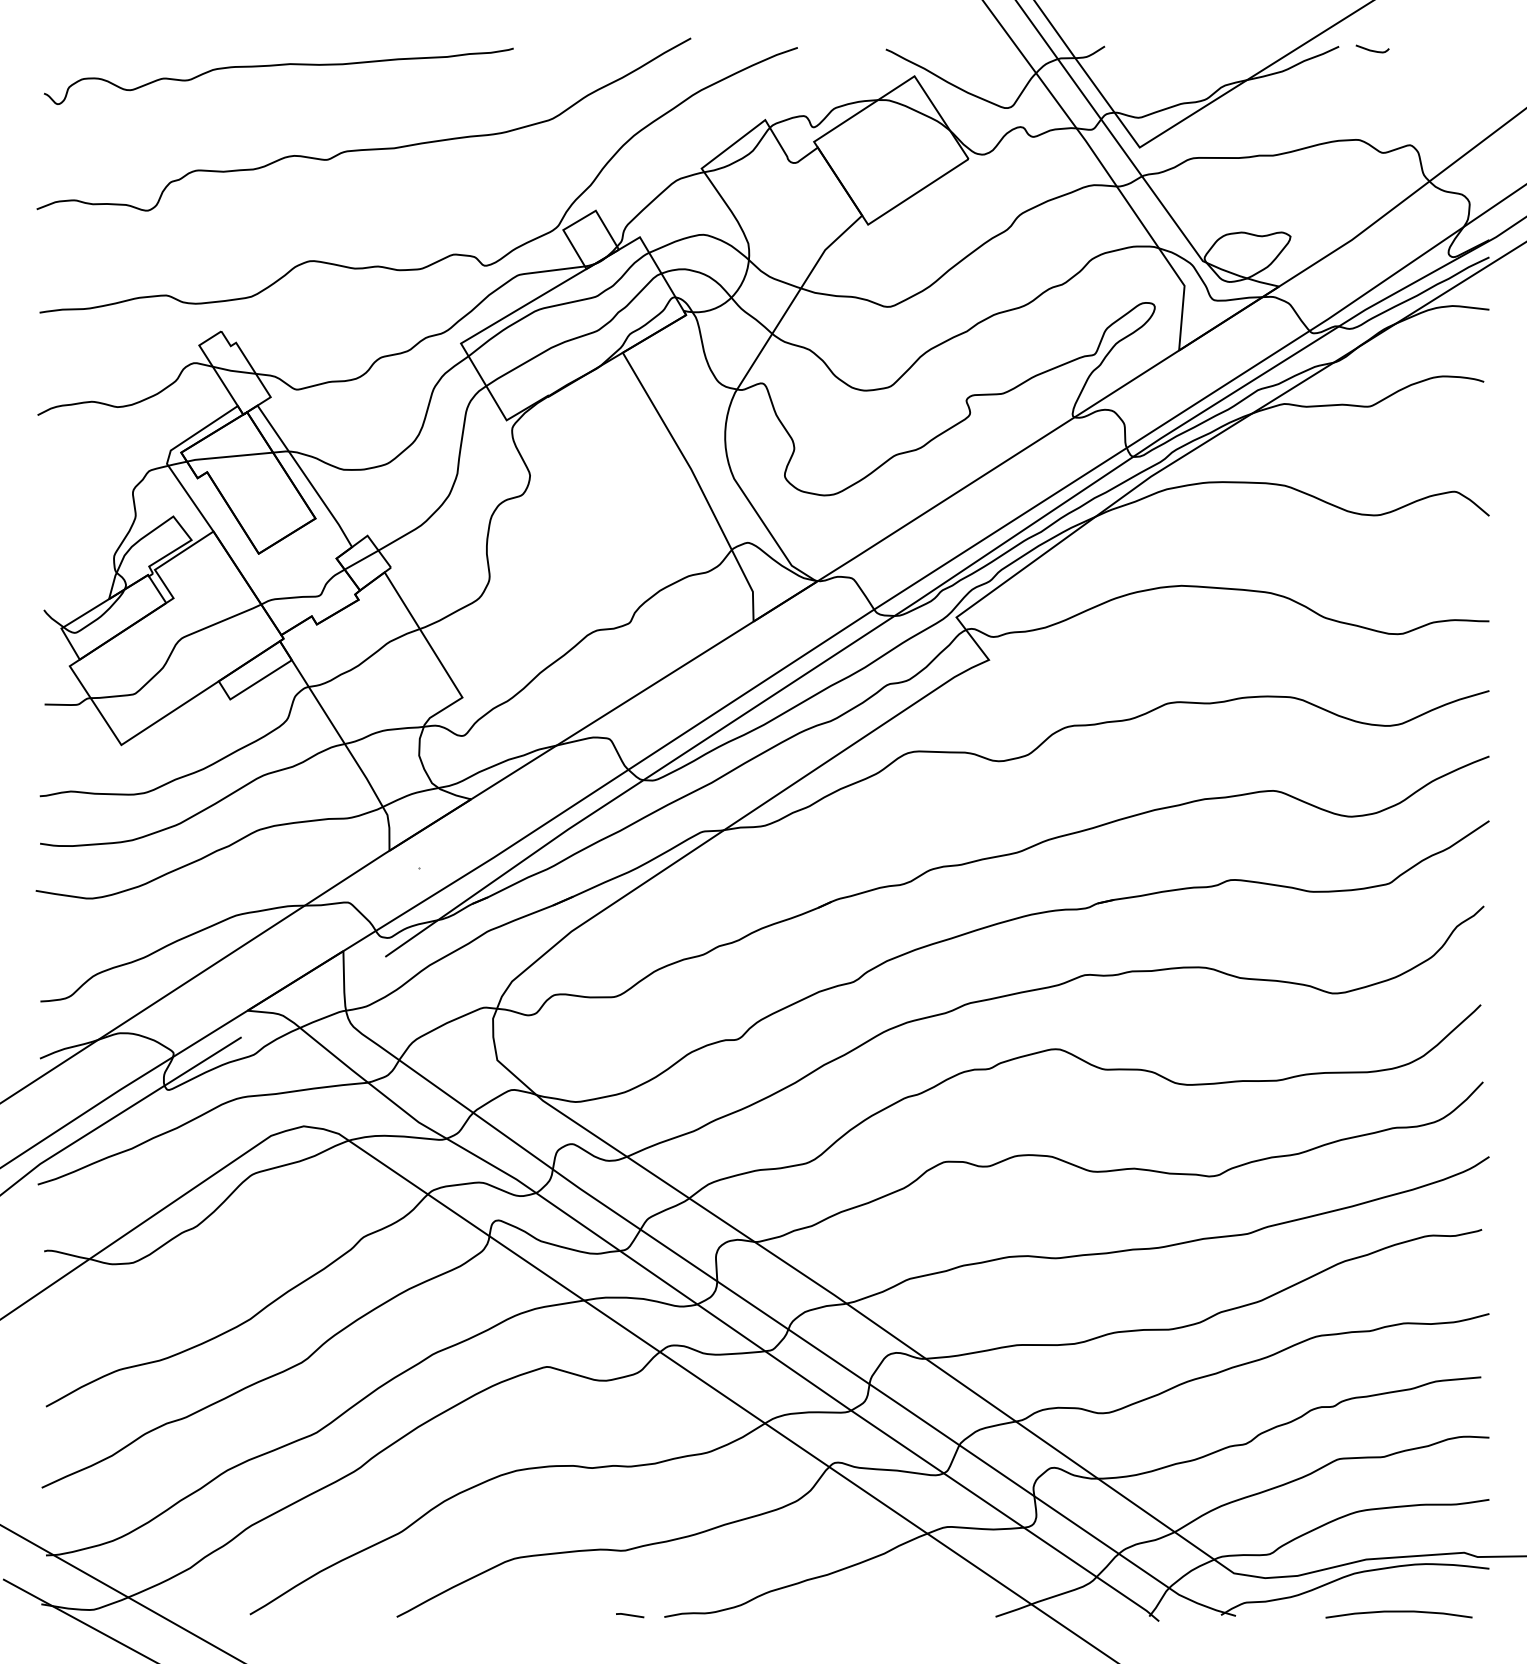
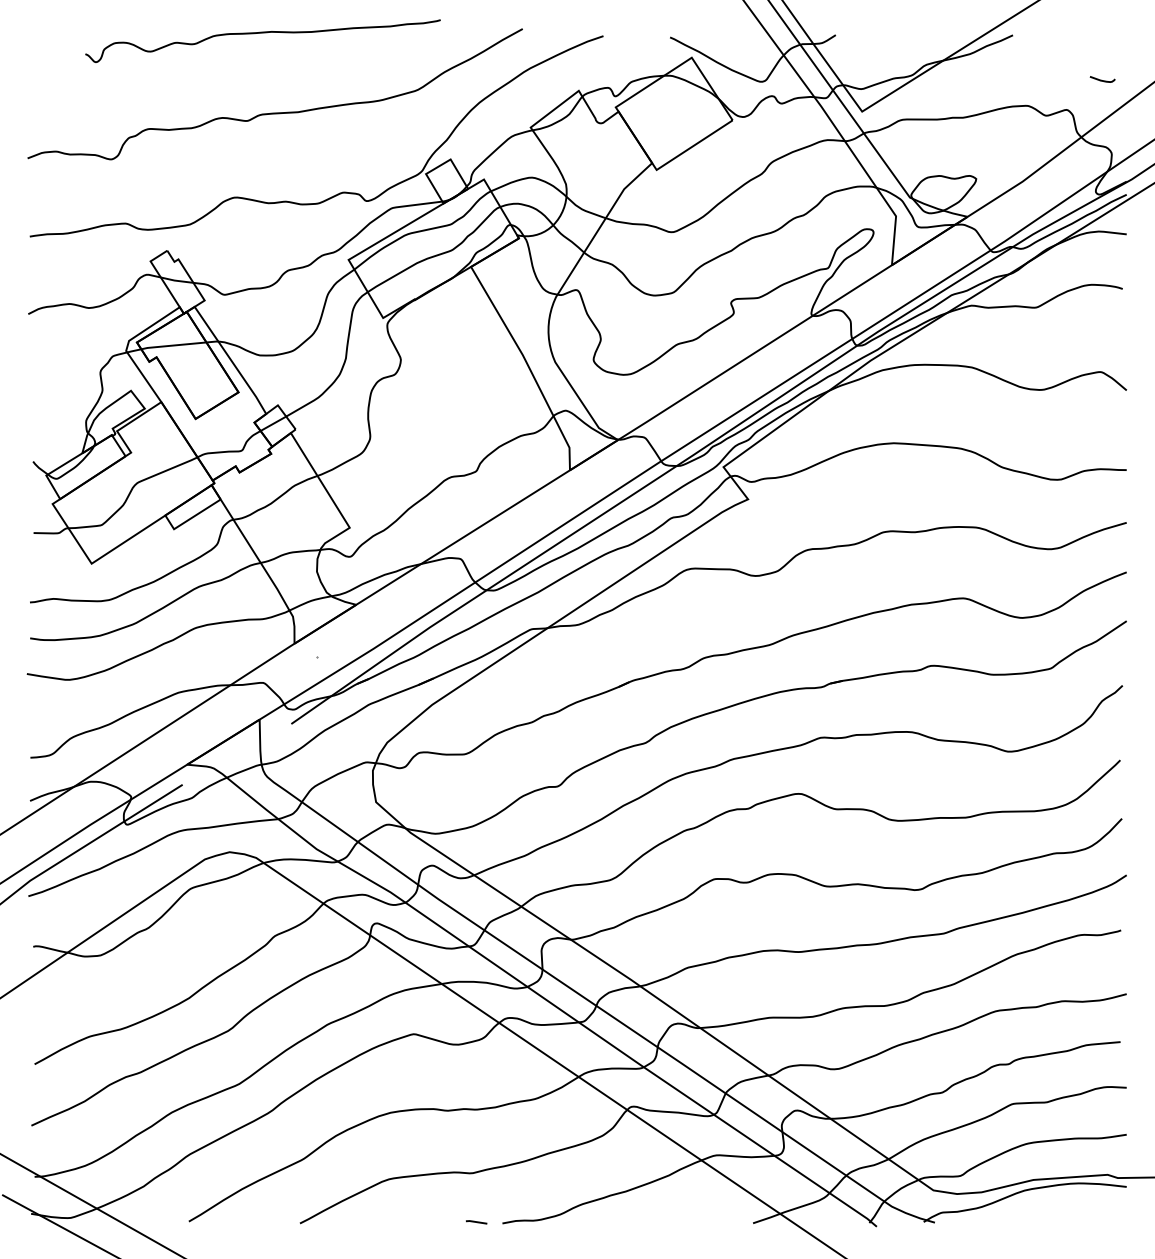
curve: (1371, 49) -> (1101, 79), moved
curve: (276, 66) -> (261, 33), moved
curve: (1398, 1612) -> (1057, 1220), removed

